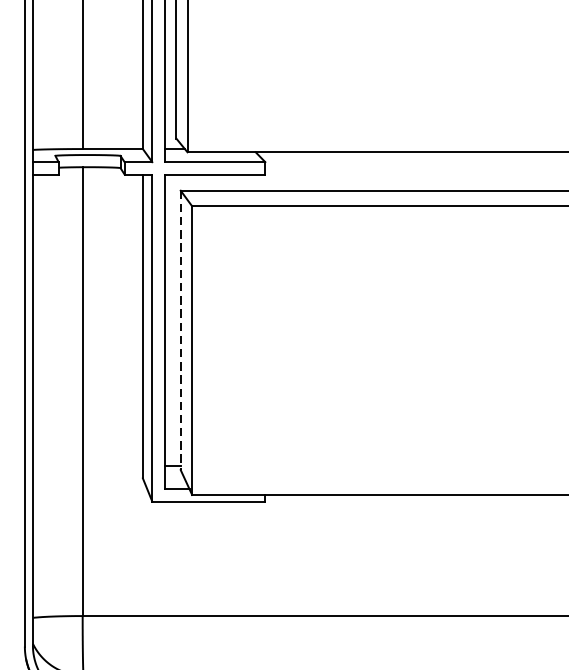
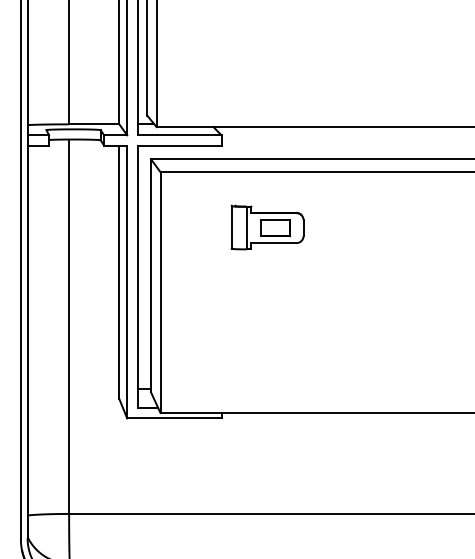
part: (320, 272) -> (267, 227), added
line: (180, 330) -> (150, 275), dashed -> solid

